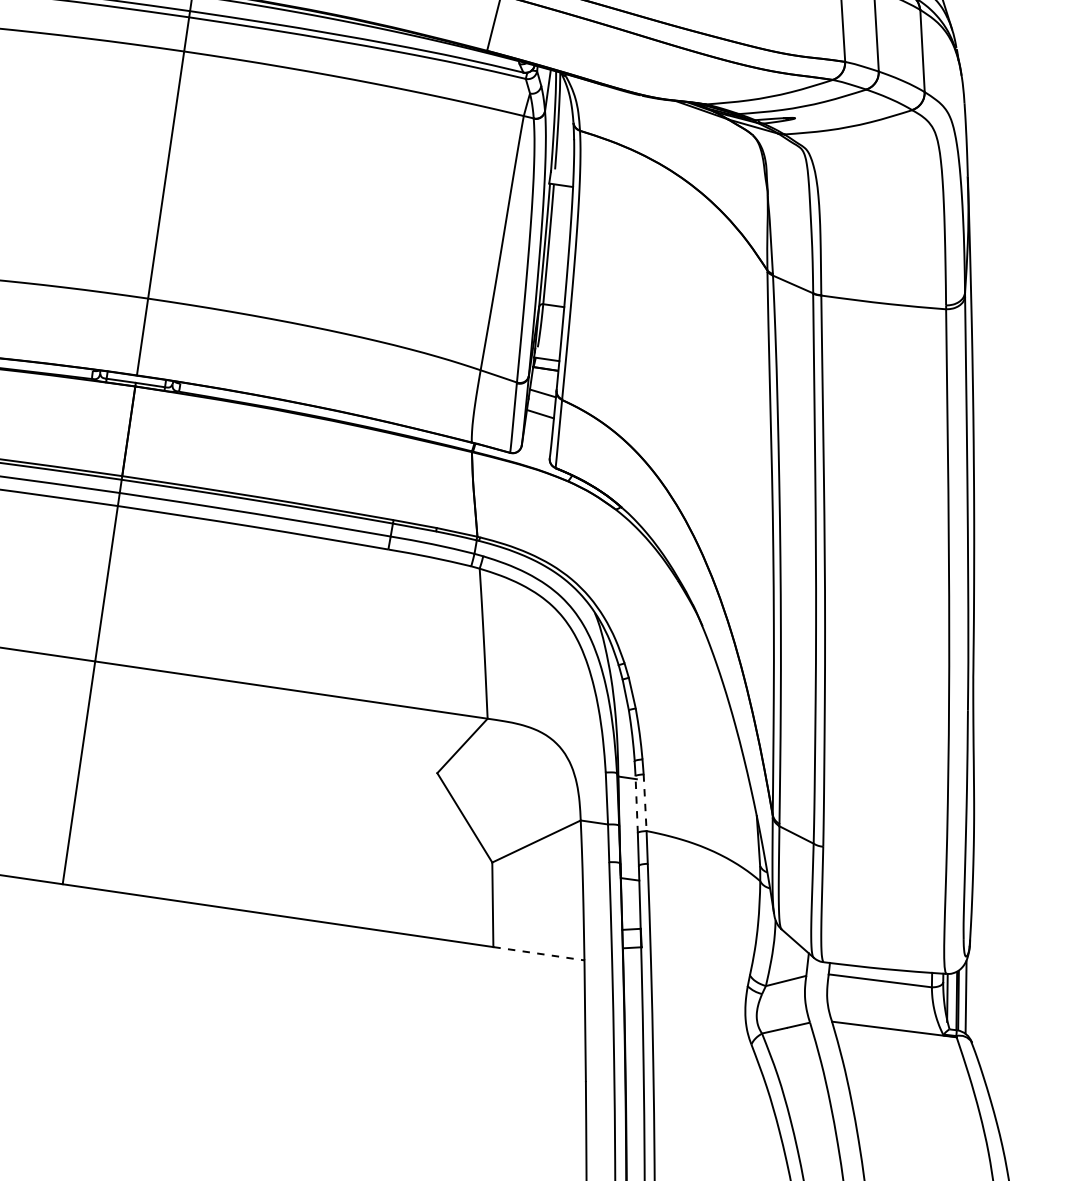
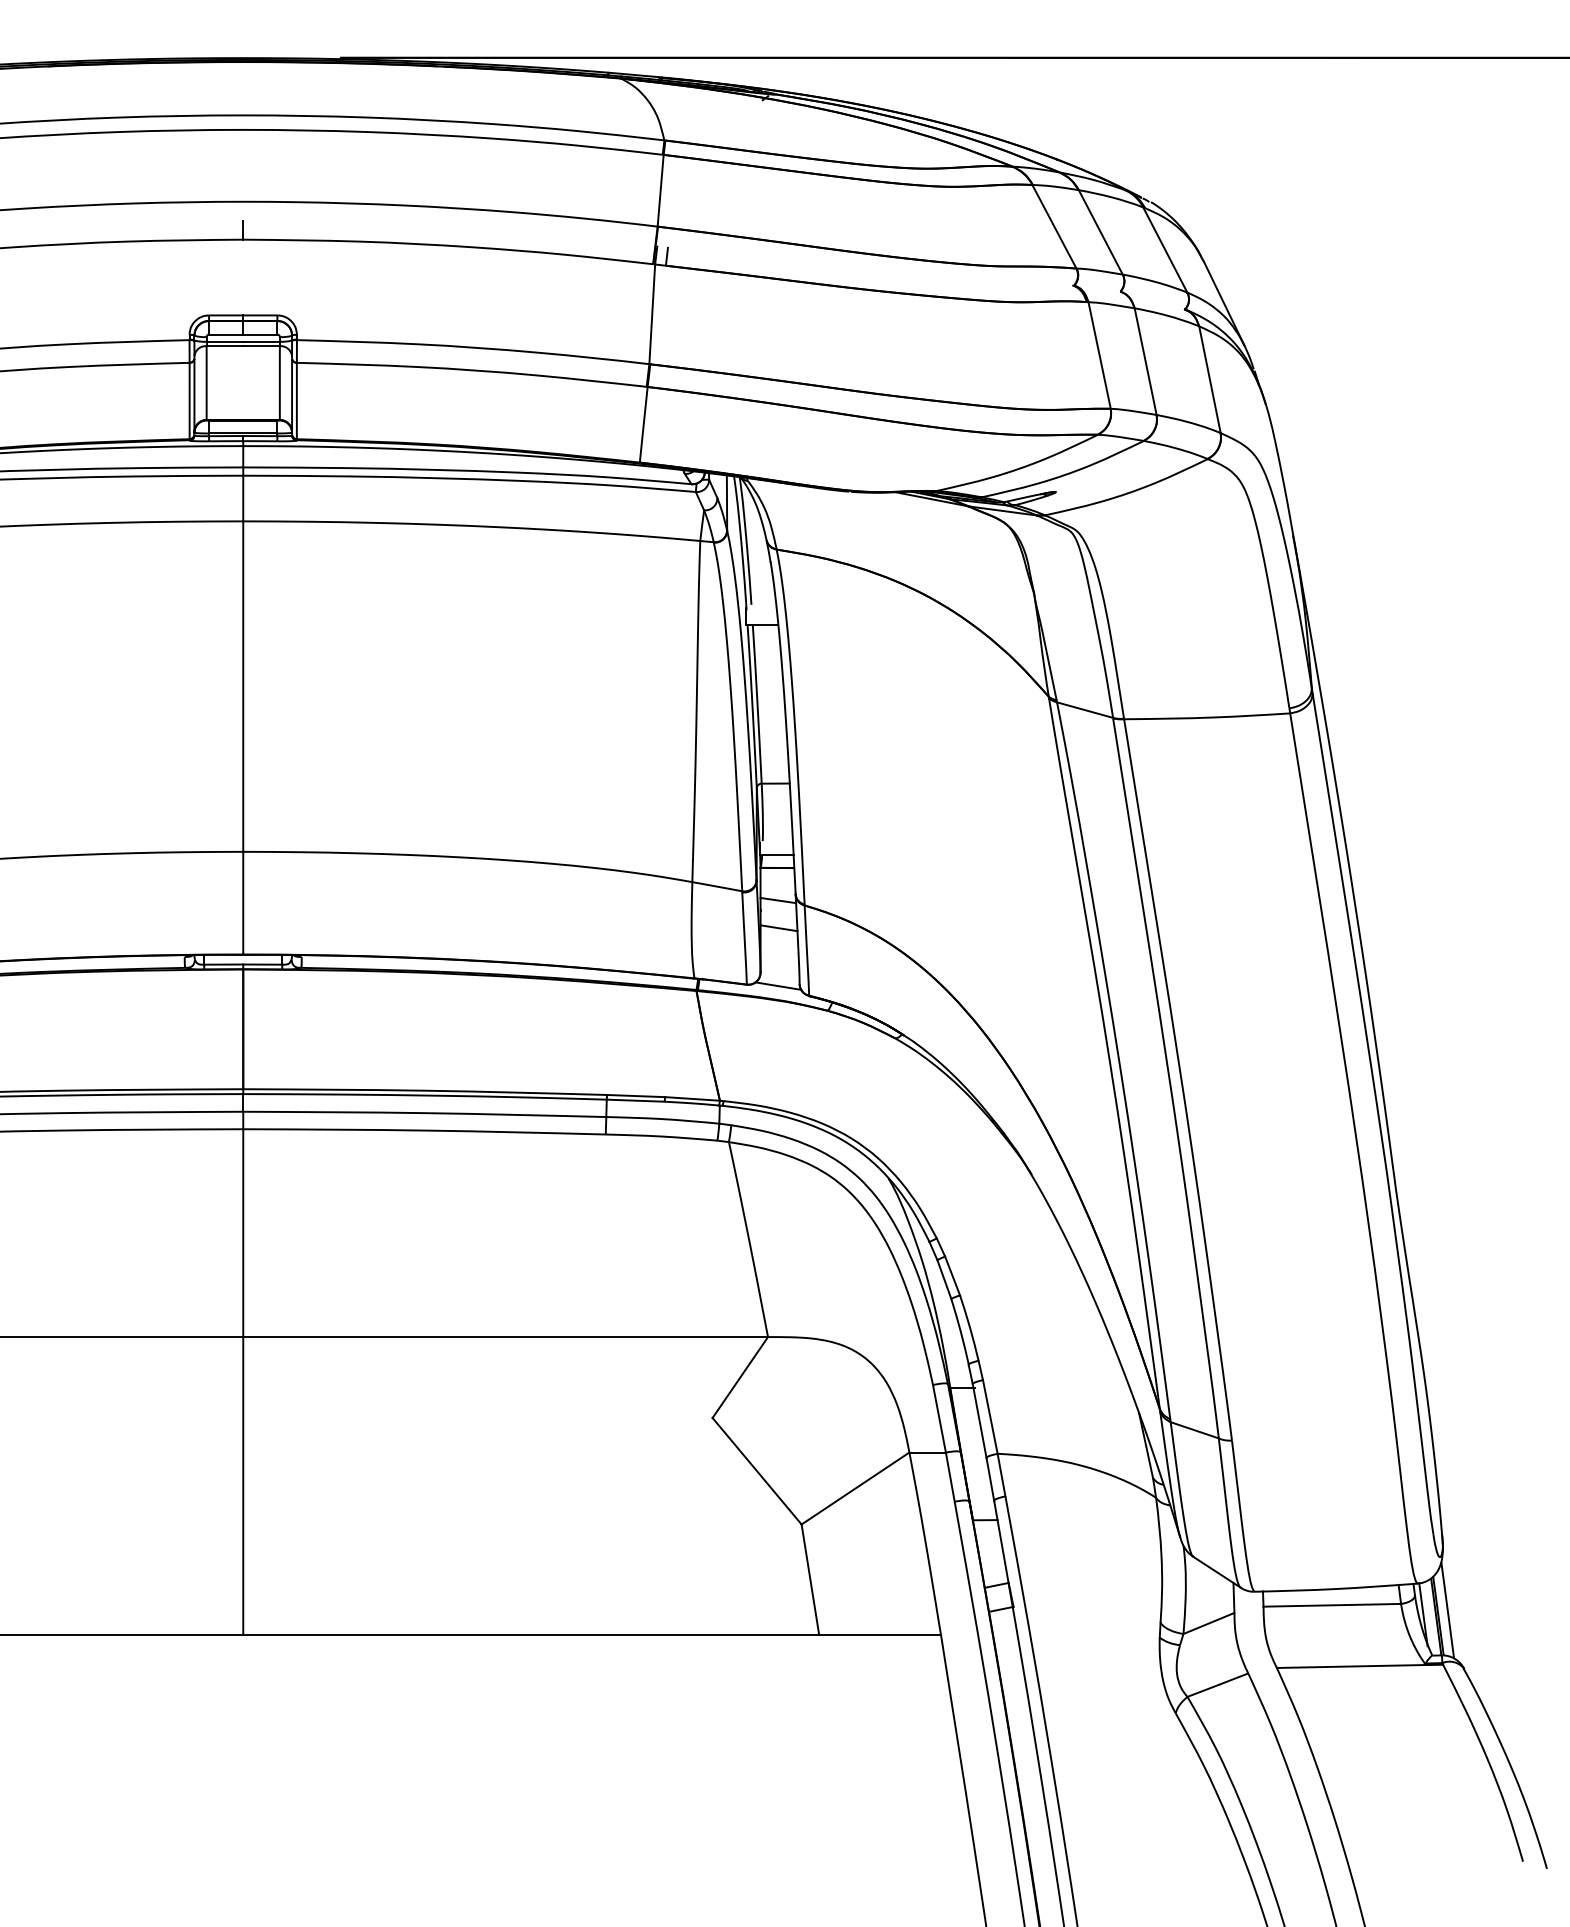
line: (533, 456) -> (778, 985), added
line: (645, 802) -> (990, 1416), dashed -> solid
line: (636, 804) -> (979, 1421), dashed -> solid
line: (539, 953) -> (880, 1634), dashed -> solid

